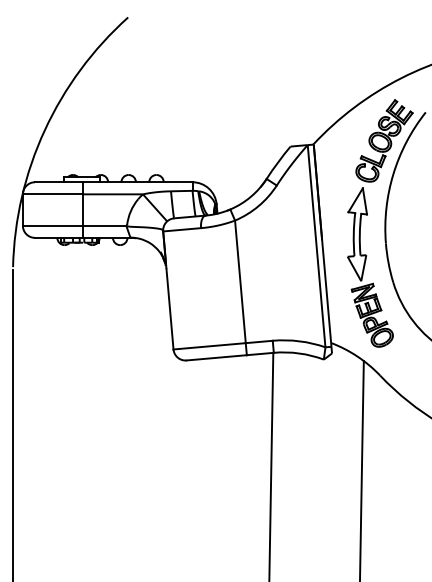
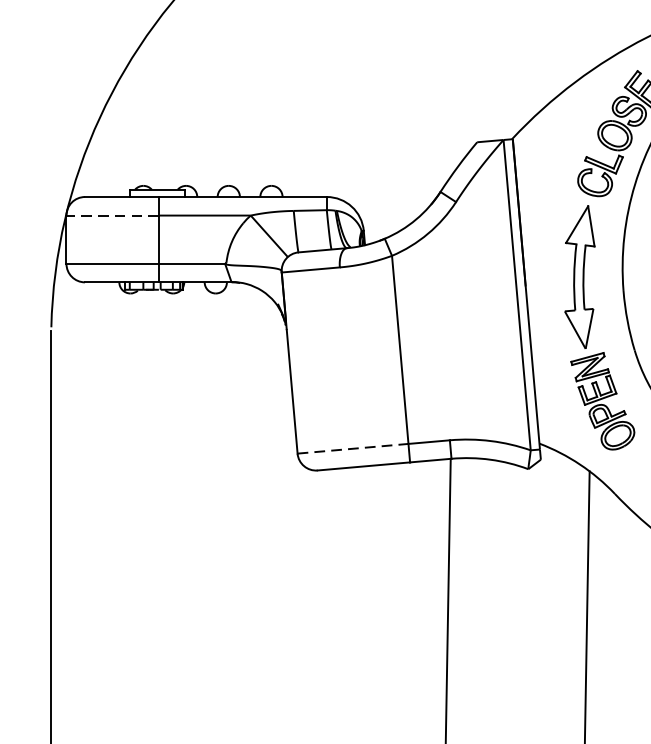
line: (52, 194) -> (111, 215), solid -> dashed
line: (210, 346) -> (354, 449), solid -> dashed

